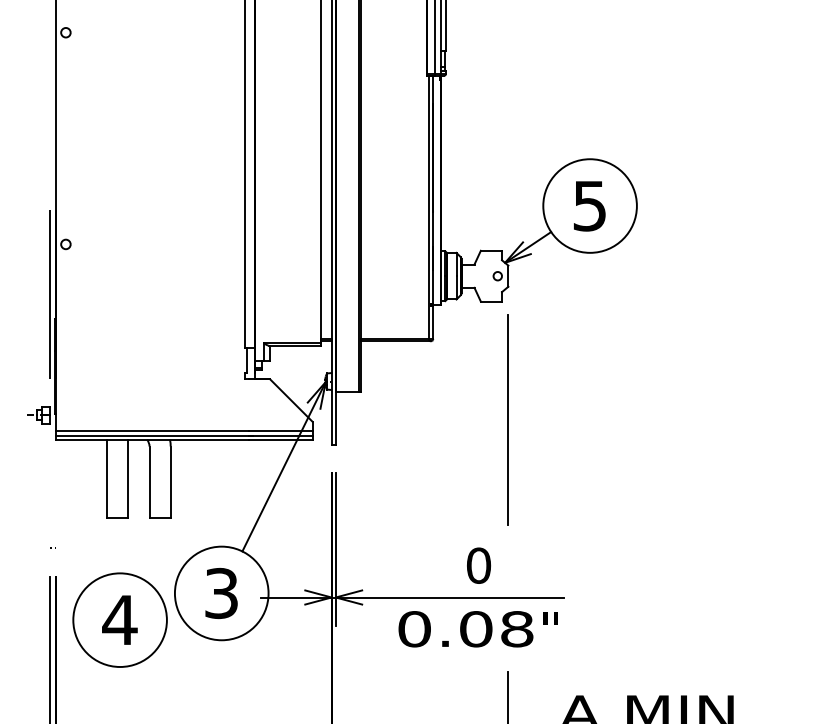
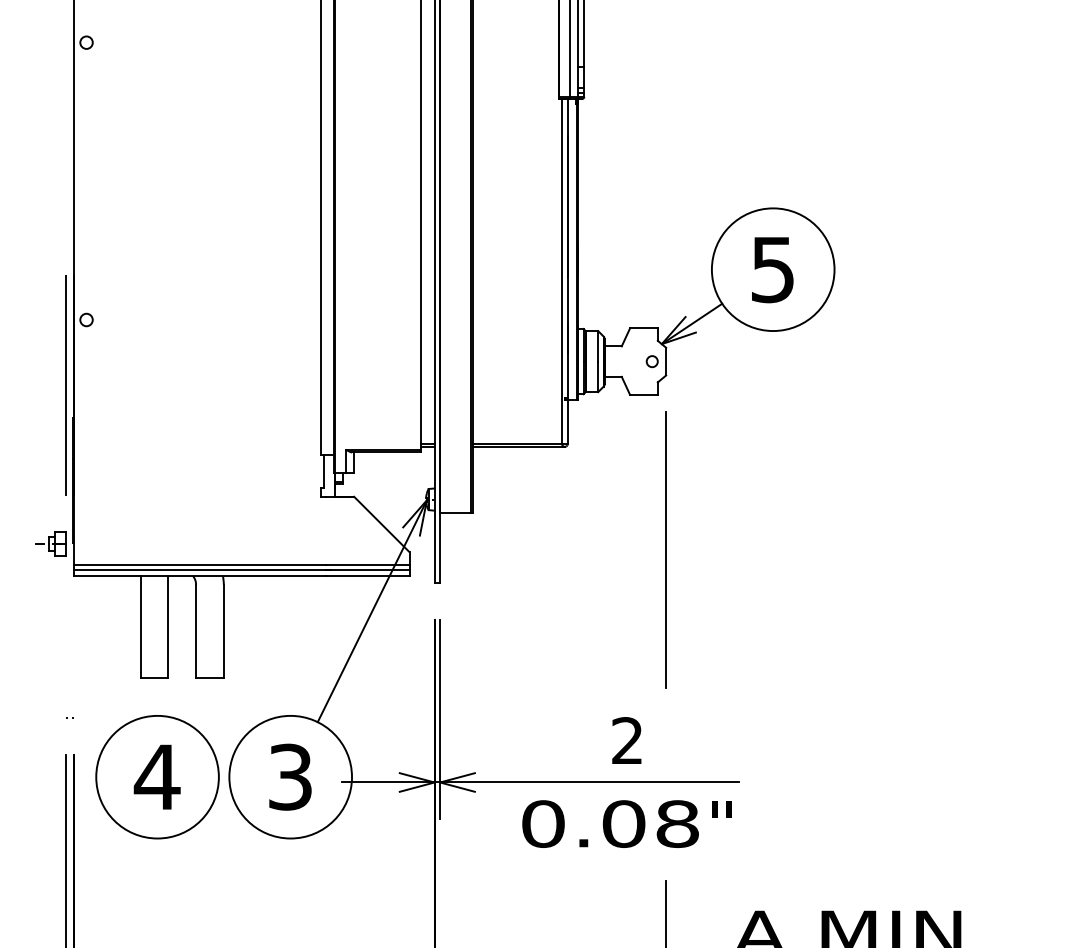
text: (478, 565) -> (627, 740), 0 -> 2
part: (120, 620) -> (157, 777), moved

